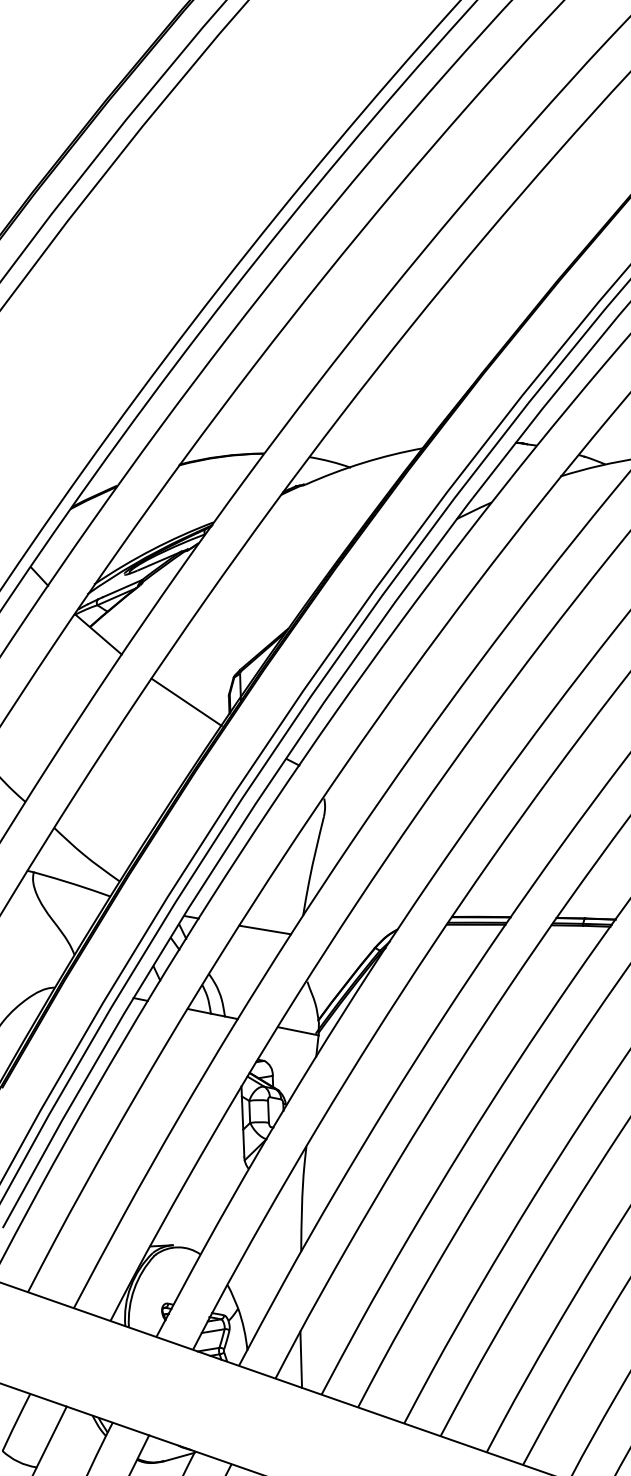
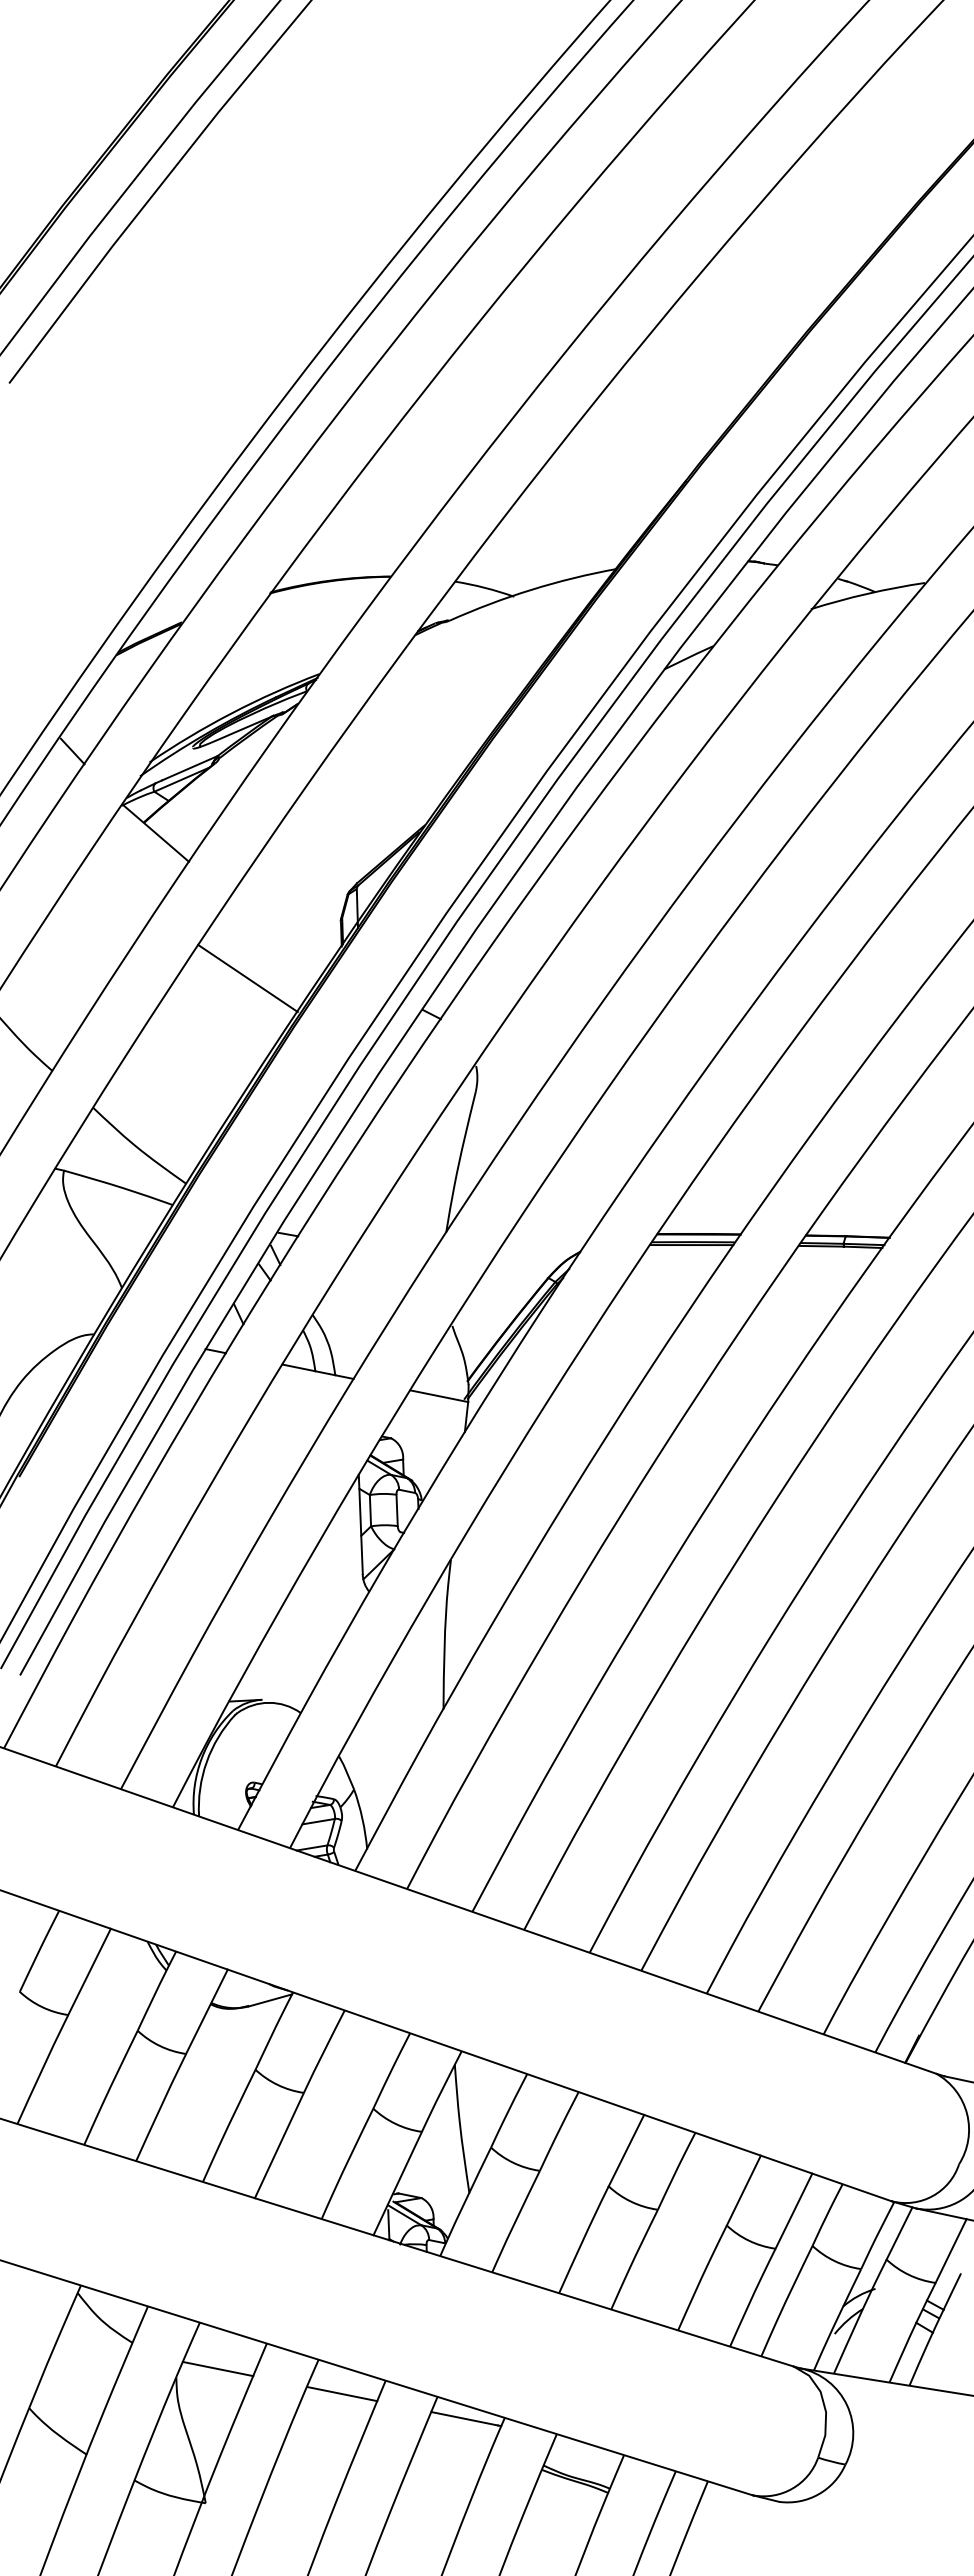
line: (186, 702) -> (247, 978), moved
line: (265, 929) -> (392, 1252), removed
line: (301, 1359) -> (443, 1862), removed

